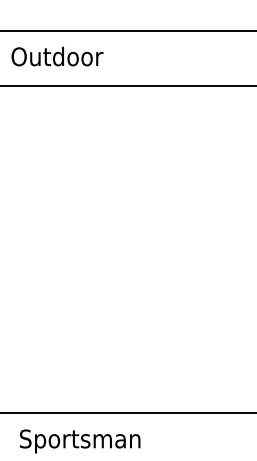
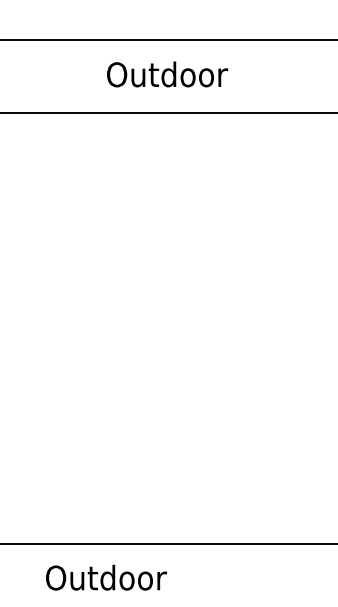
text: (57, 56) -> (167, 74), moved
text: (80, 440) -> (105, 580), Sportsman -> Outdoor

